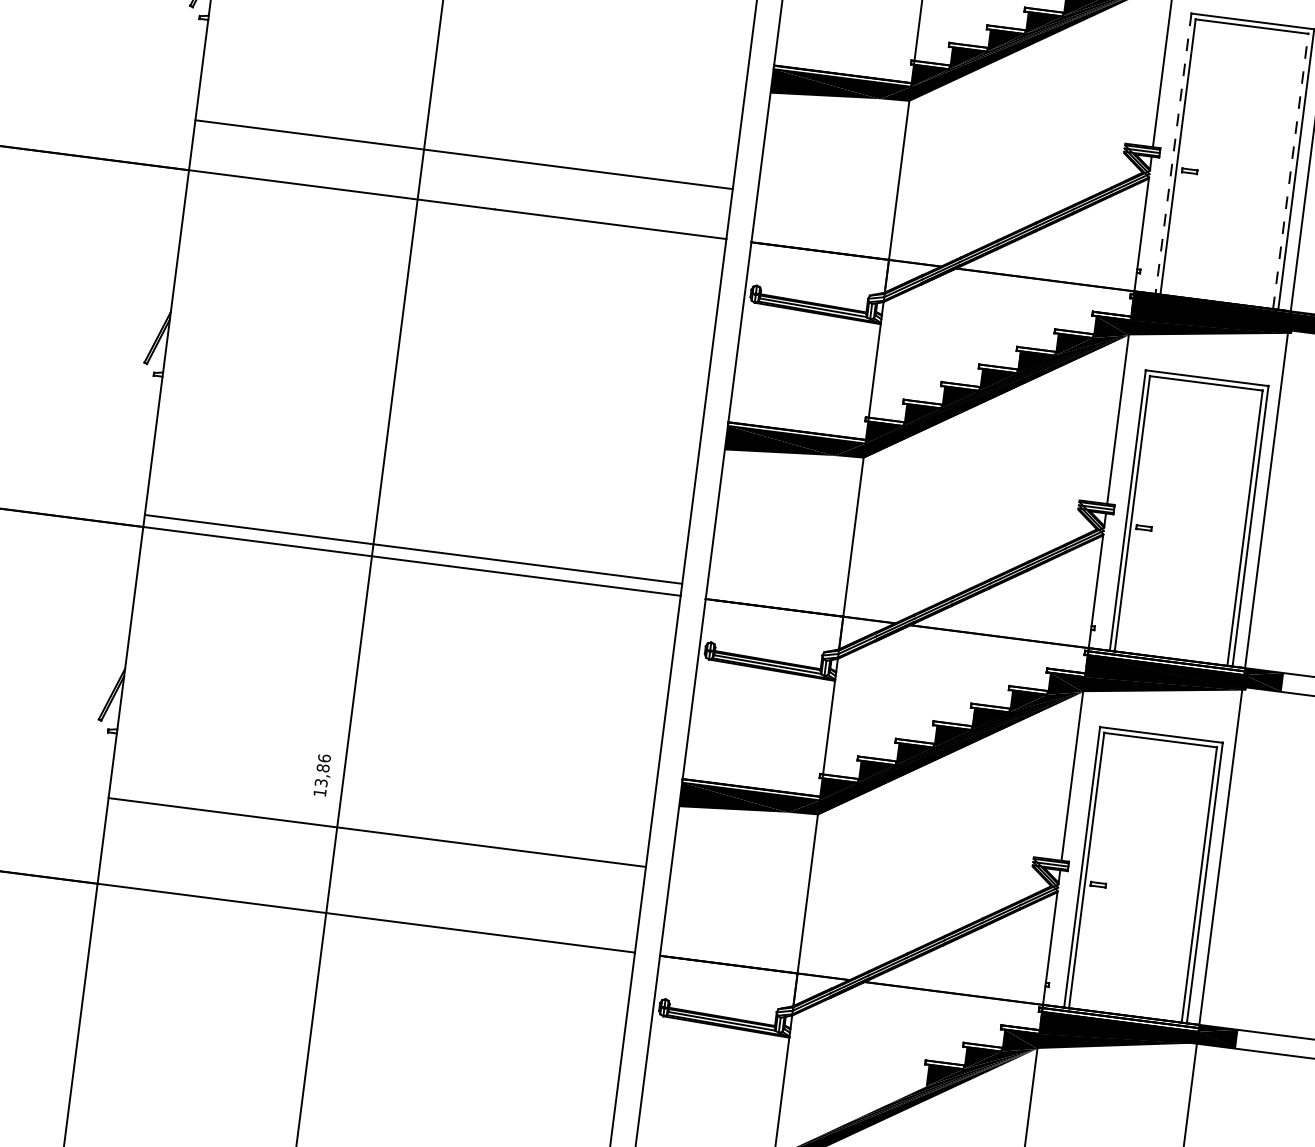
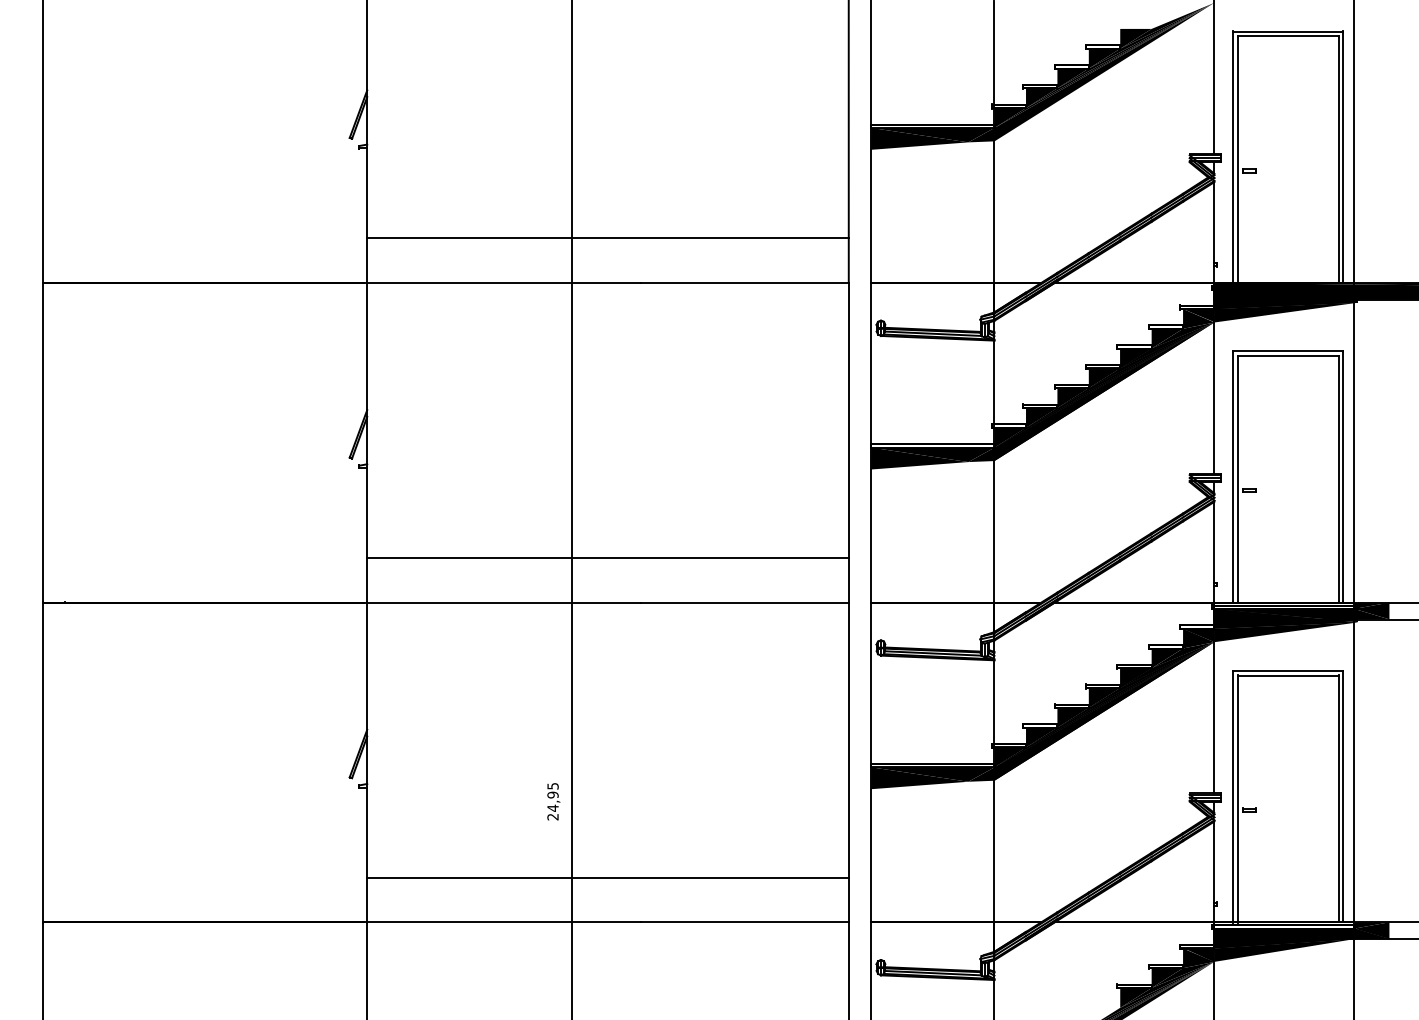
line: (1173, 153) -> (1233, 157), dashed -> solid
line: (1290, 171) -> (1338, 159), dashed -> solid
line: (413, 548) -> (607, 557), moved
text: (321, 775) -> (552, 801), 13,86 -> 24,95
line: (376, 832) -> (607, 877), moved

